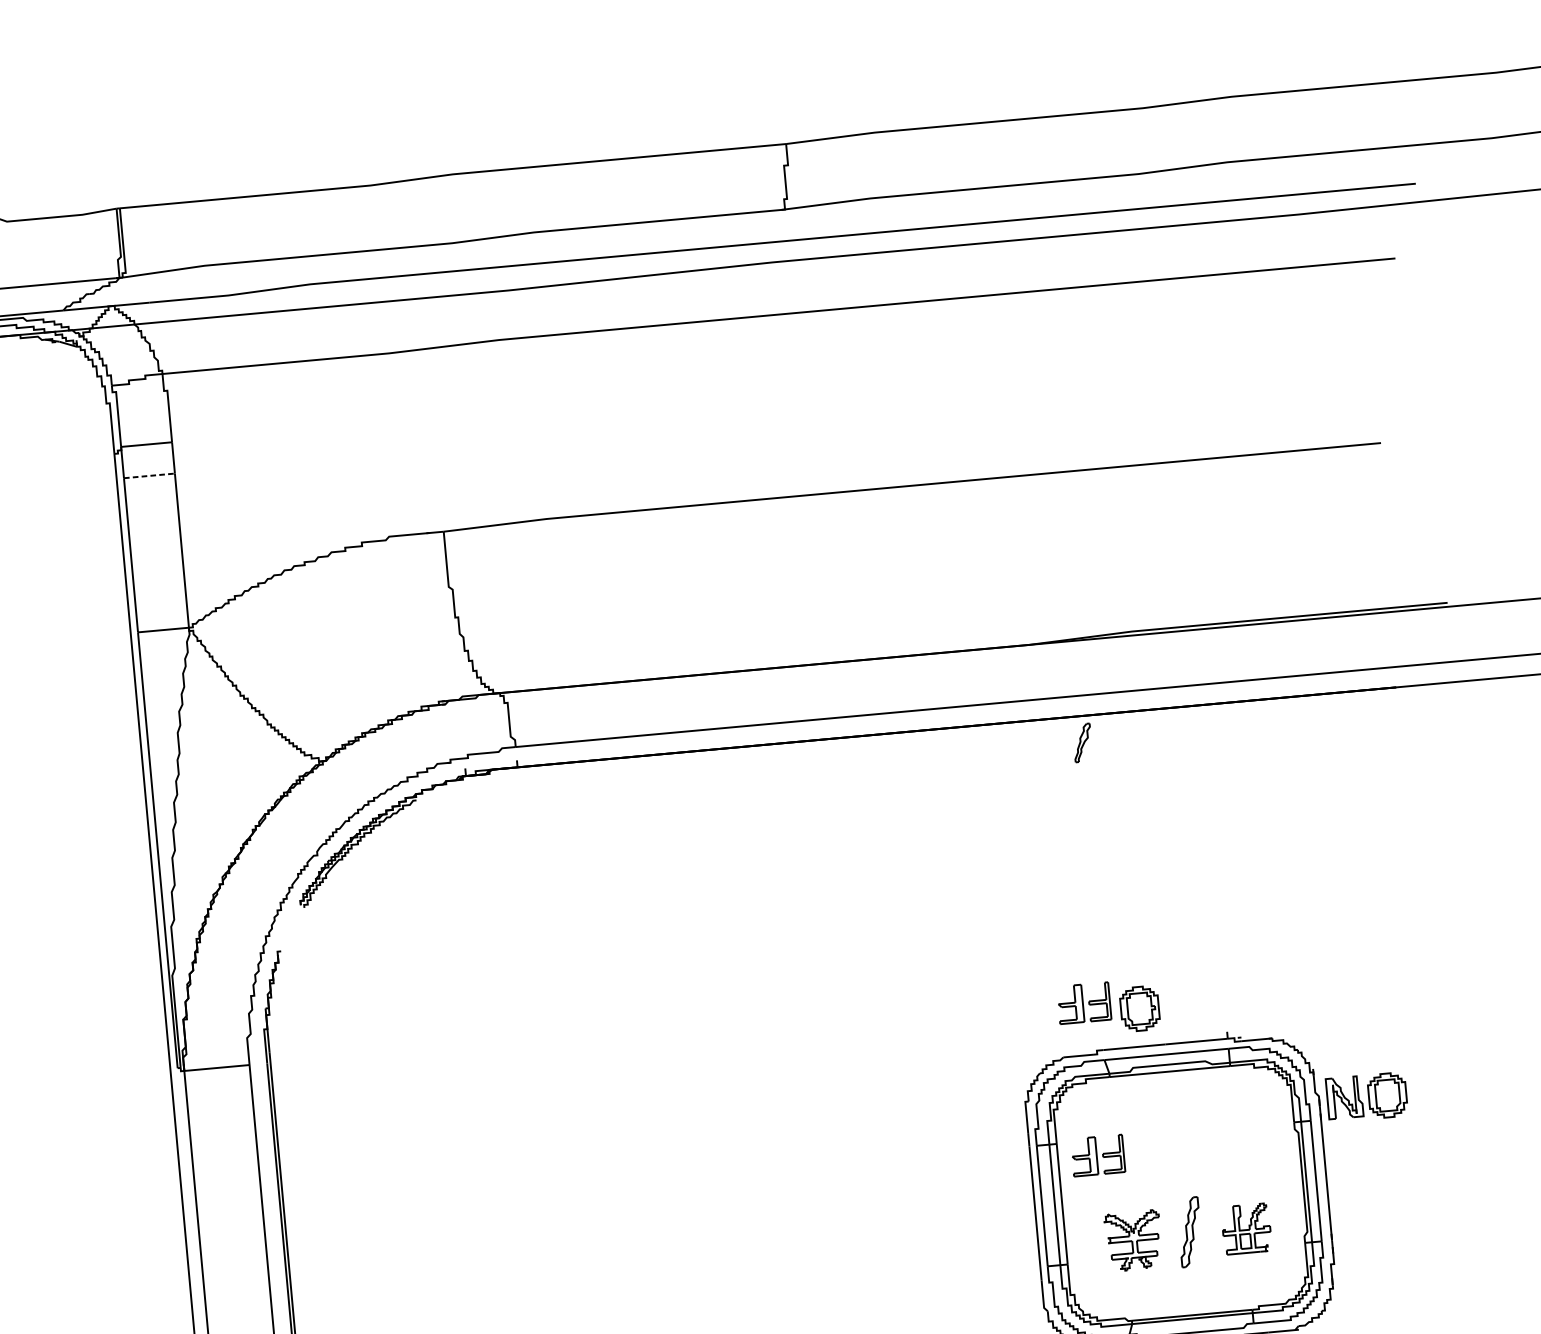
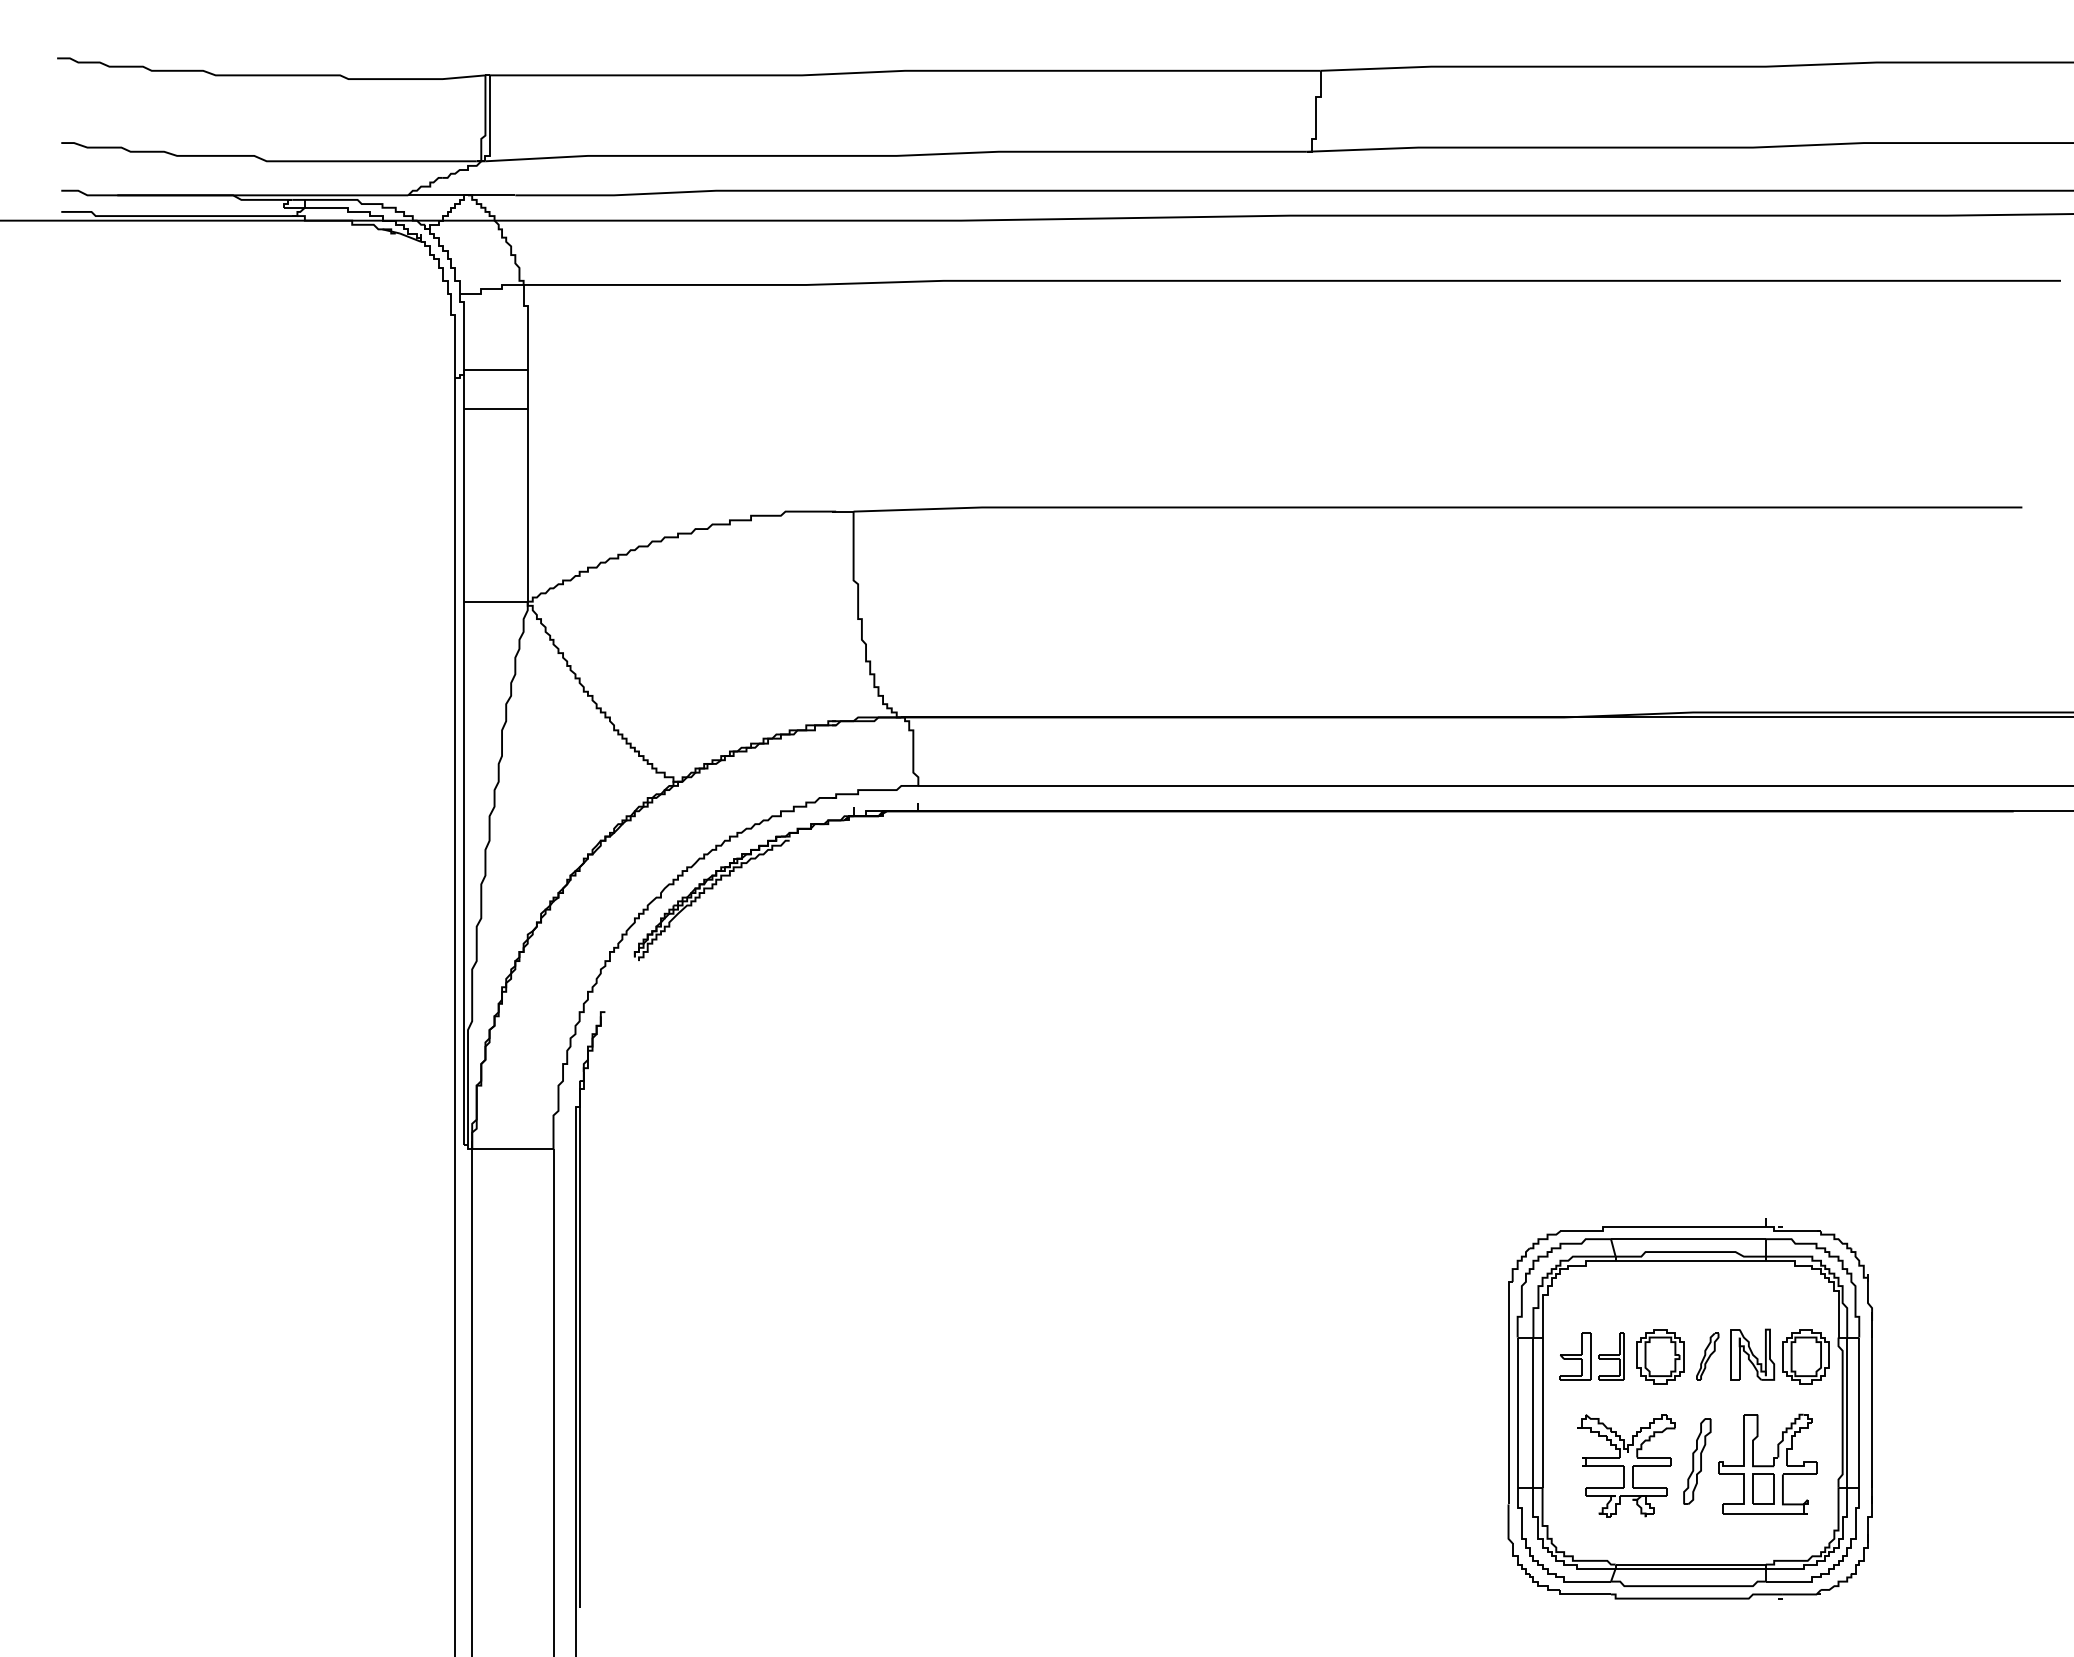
line: (149, 475) -> (496, 409), dashed -> solid
part: (1082, 742) -> (1707, 1356), moved
part: (1083, 1003) -> (1591, 1166), removed
part: (1139, 1008) -> (1660, 1356), moved
part: (1366, 1097) -> (1779, 1356), moved
part: (1246, 1228) -> (1767, 1463), size x1.67
part: (1133, 1240) -> (1626, 1465), size x1.43

